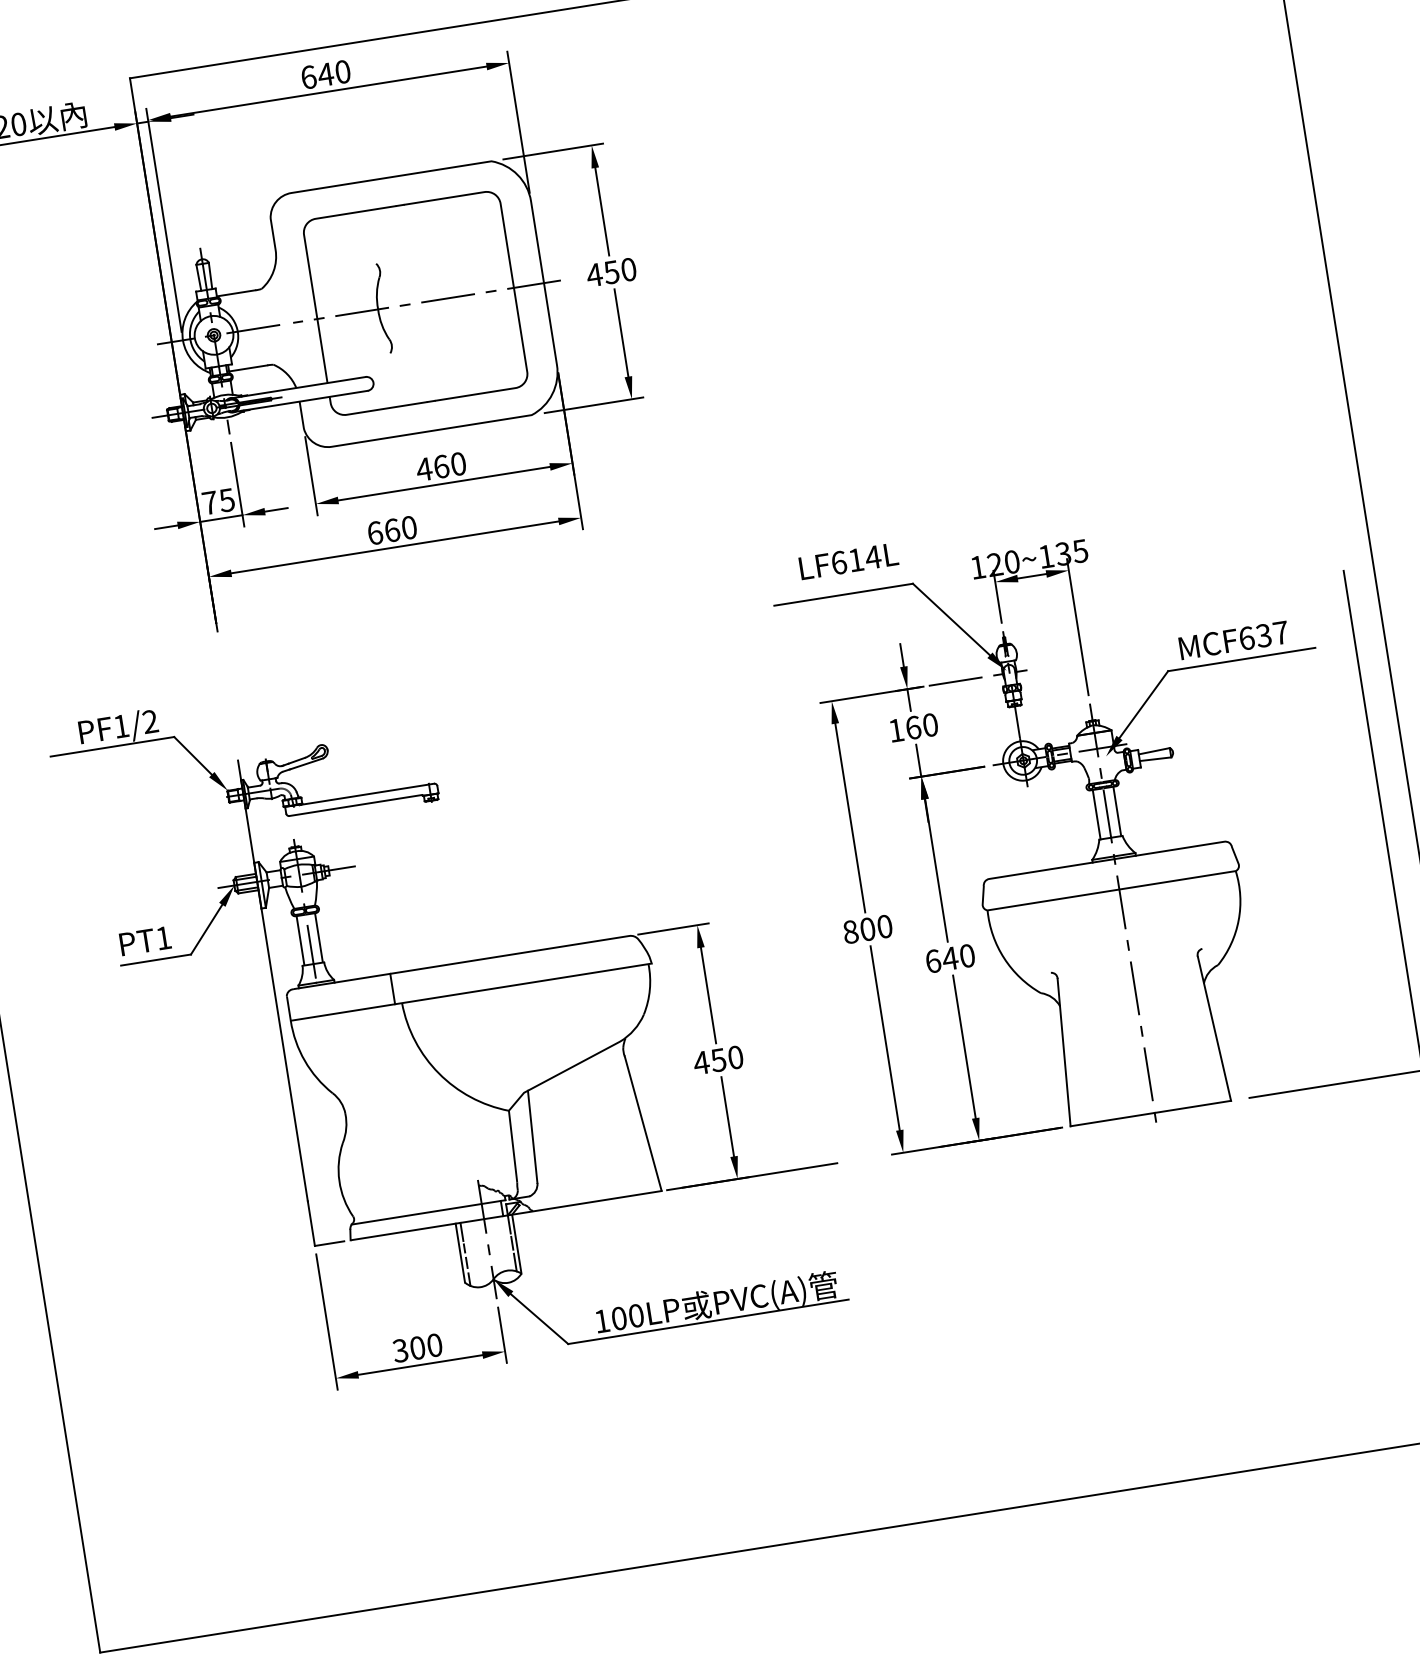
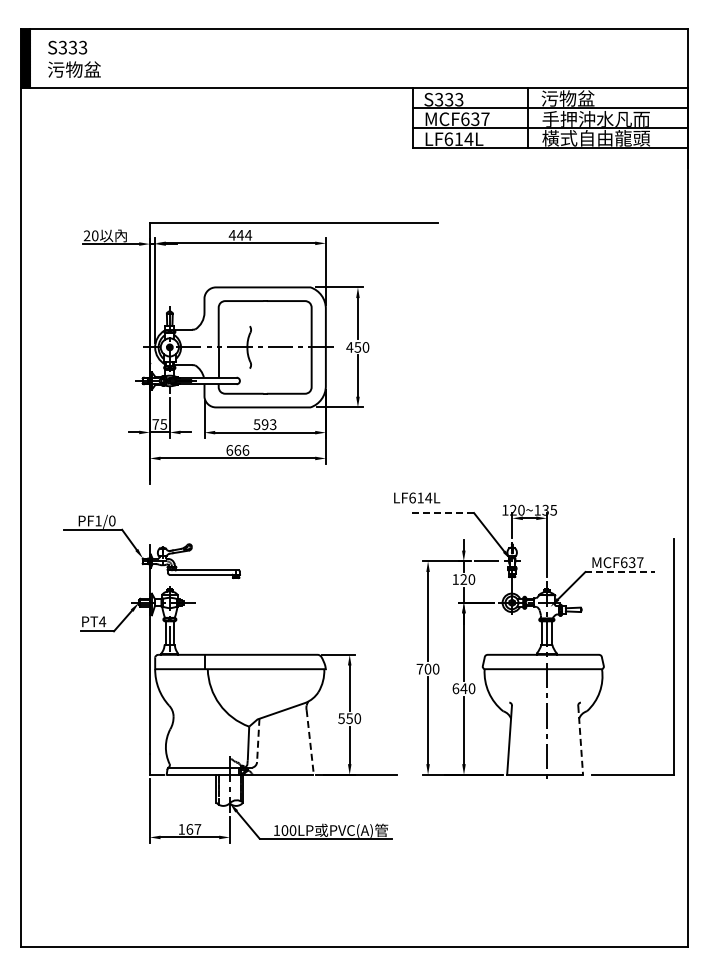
text: (325, 72) -> (240, 234), 640 -> 444
text: (440, 466) -> (264, 424), 460 -> 593
text: (408, 528) -> (245, 450), 660 -> 666
text: (849, 560) -> (417, 497), moved
line: (844, 595) -> (441, 513), solid -> dashed
line: (1242, 660) -> (620, 572), solid -> dashed
text: (150, 720) -> (112, 520), PF1/2 -> PF1/0
text: (912, 727) -> (463, 579), 160 -> 120
text: (849, 930) -> (419, 668), 800 -> 700
text: (163, 937) -> (102, 621), PT1 -> PT4
line: (1214, 1029) -> (580, 740), solid -> dashed
text: (701, 1062) -> (341, 718), 450 -> 550
line: (643, 1123) -> (310, 742), solid -> dashed
line: (533, 1136) -> (258, 740), solid -> dashed
text: (417, 1348) -> (189, 829), 300 -> 167

